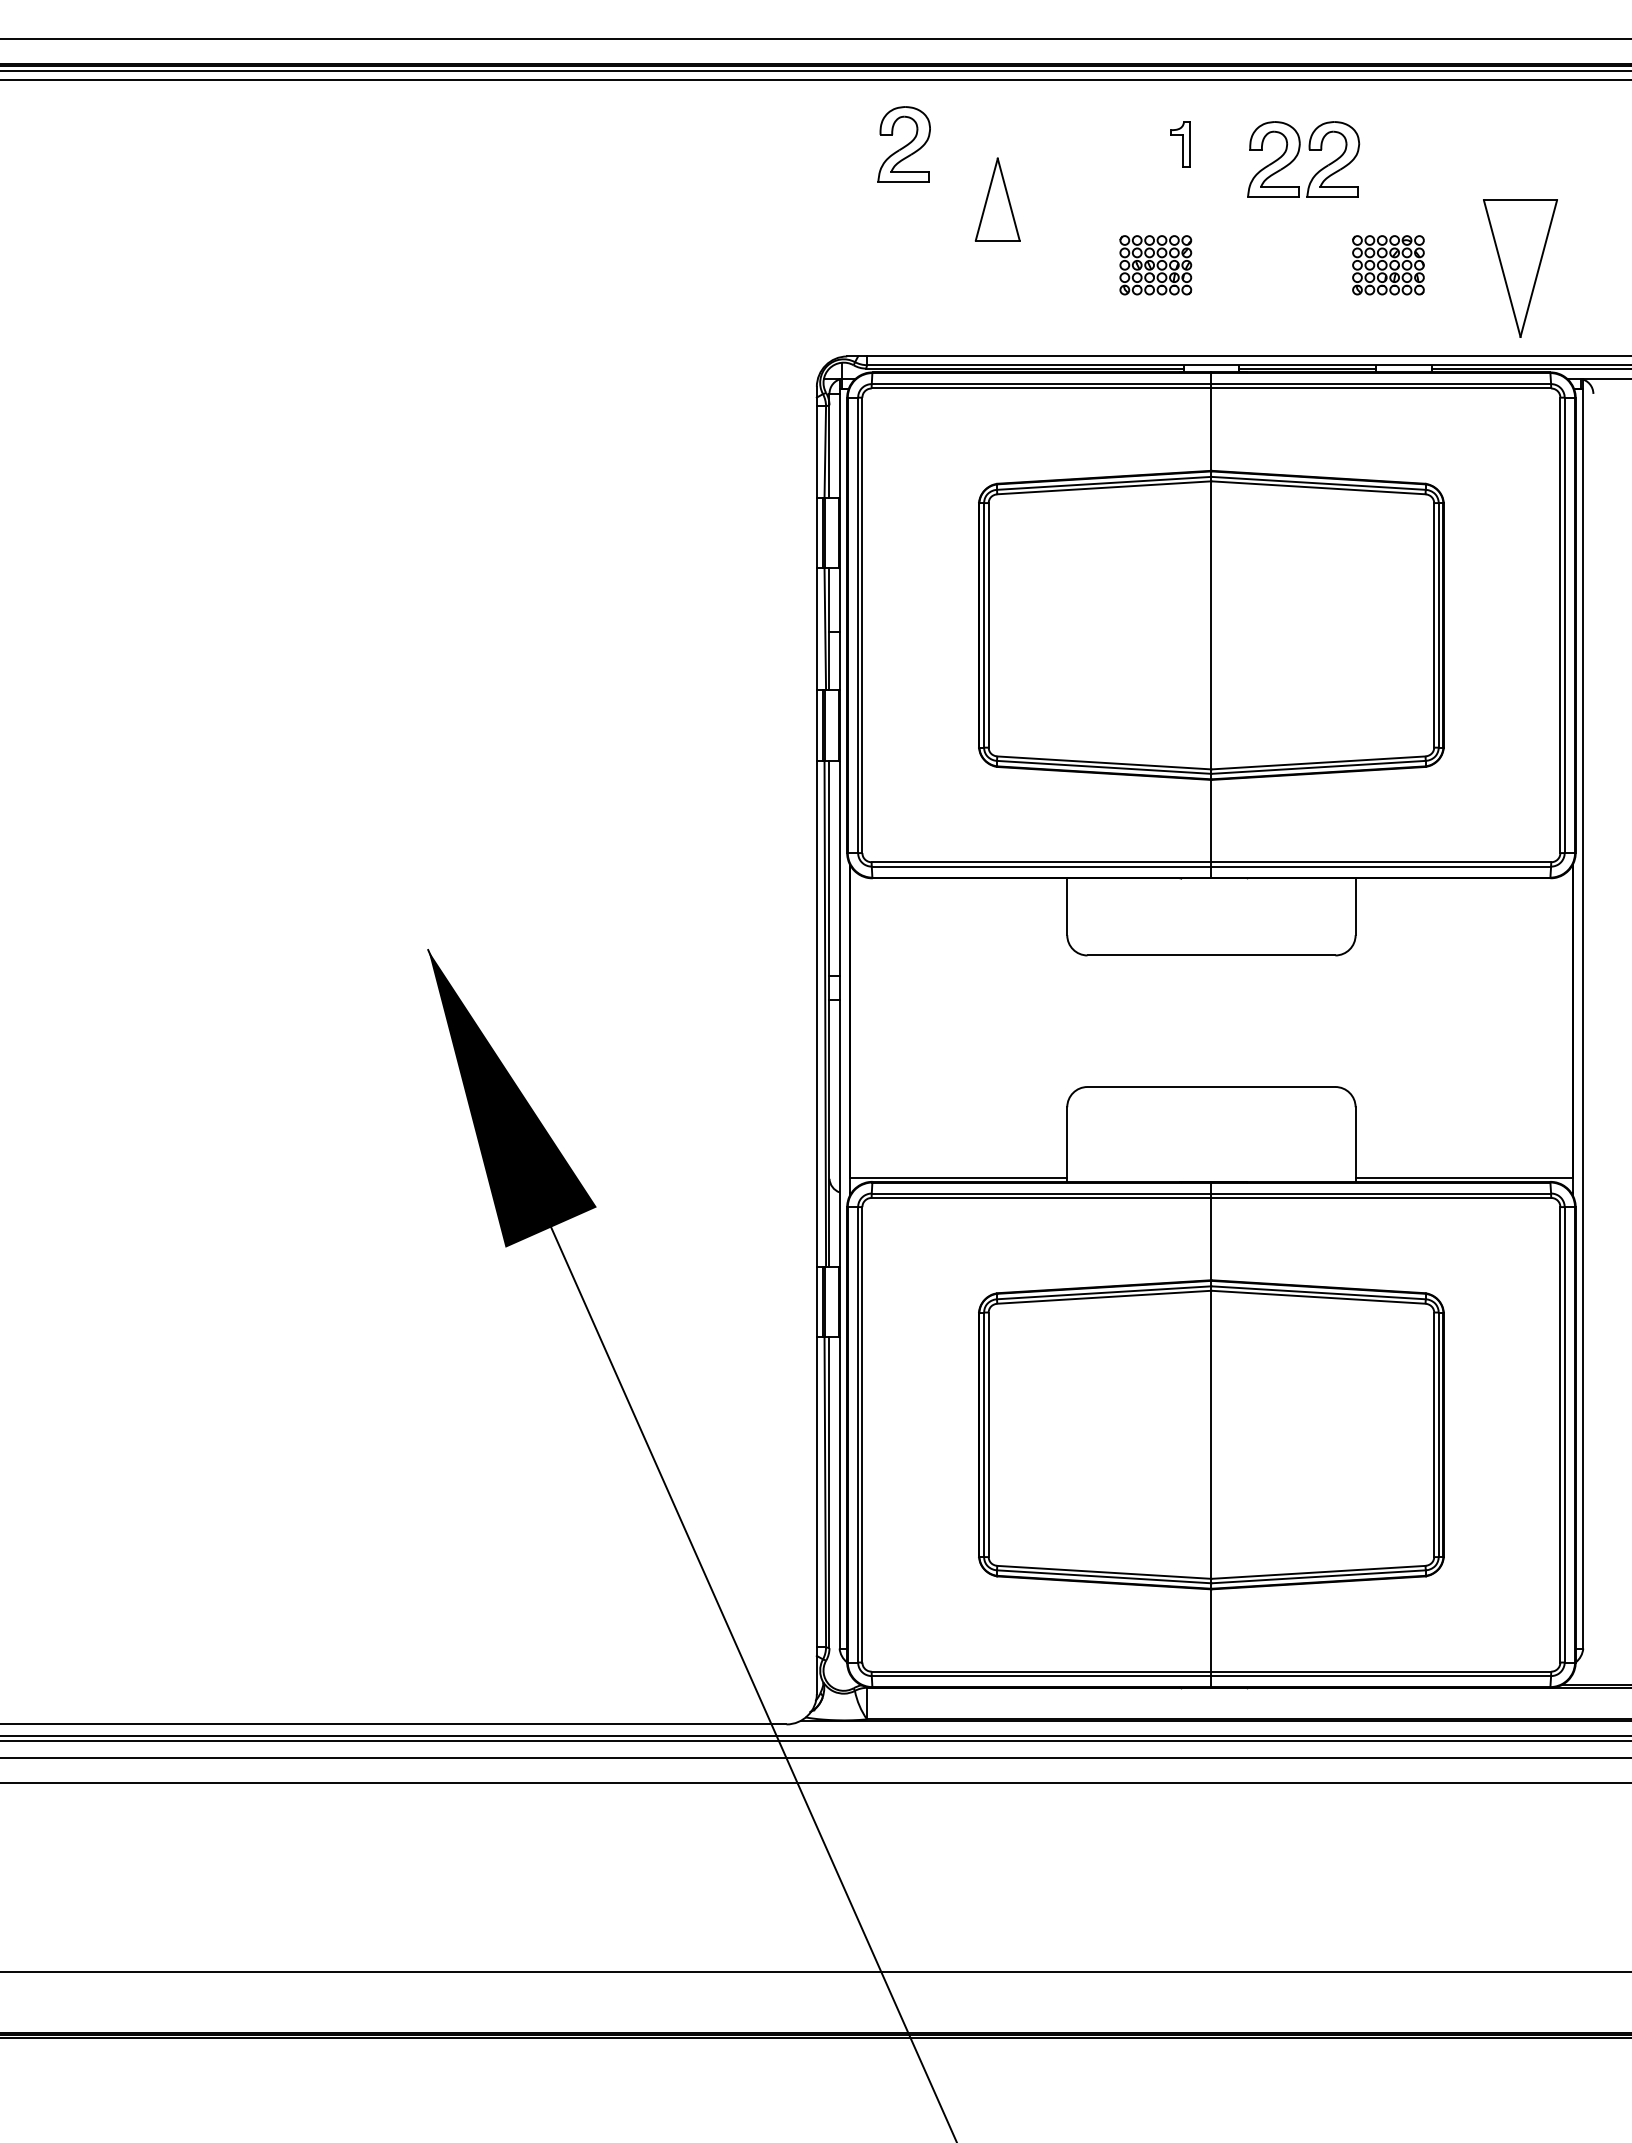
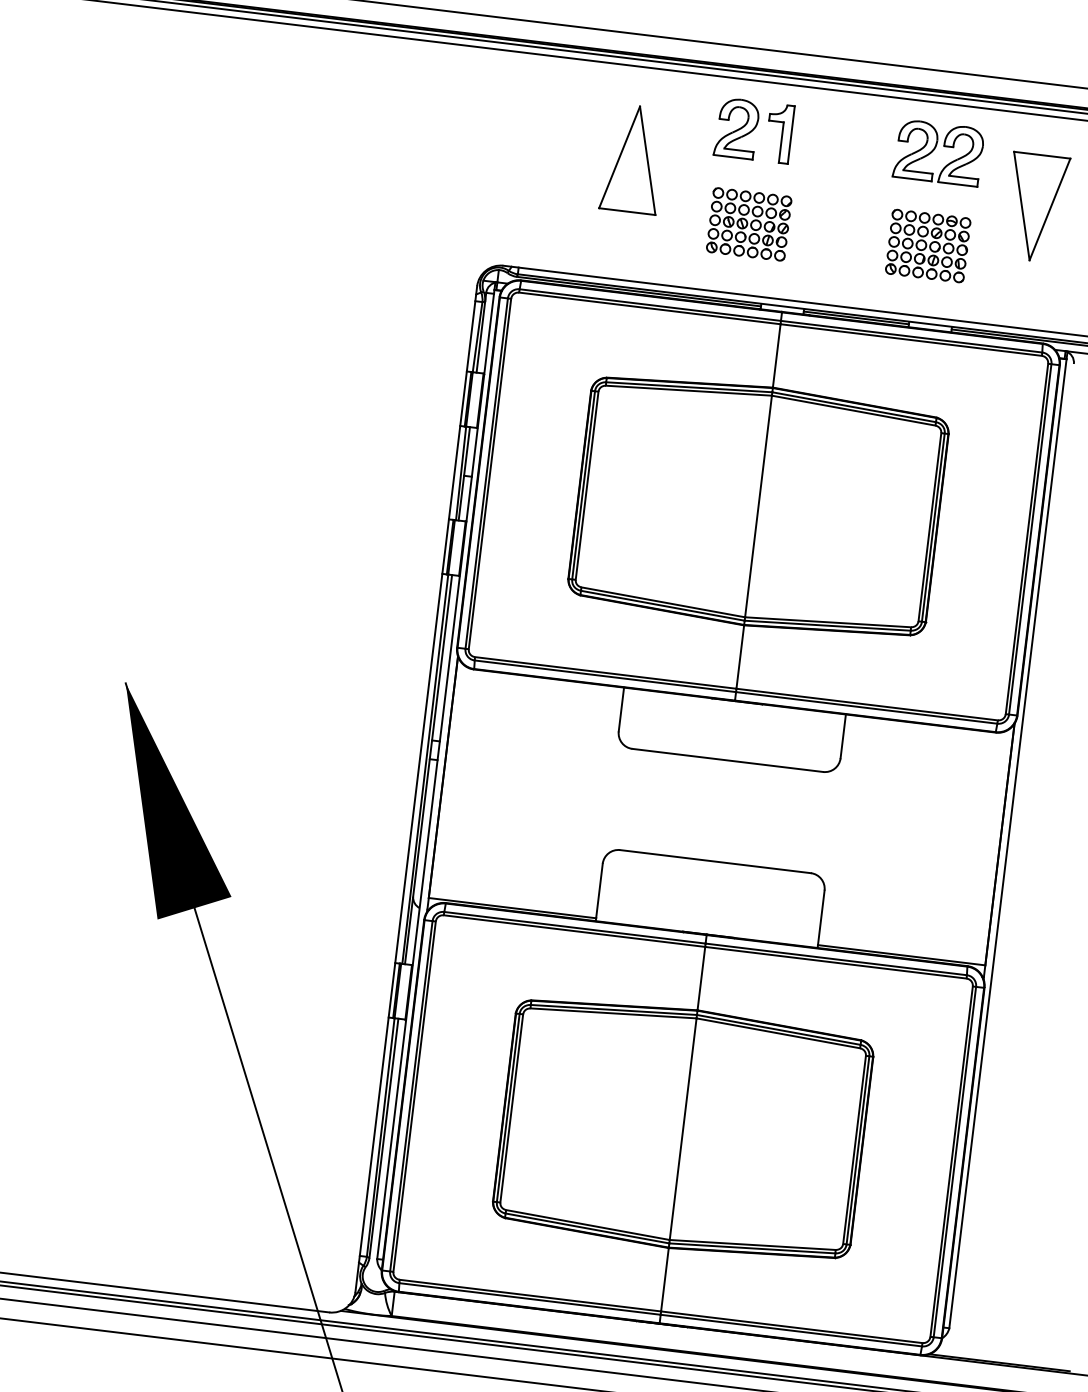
part: (903, 144) -> (736, 128), moved
part: (1180, 144) -> (779, 133), size x1.67
part: (1297, 156) -> (934, 150), moved
part: (997, 199) -> (633, 158), size x1.67
part: (1155, 264) -> (749, 223), size x1.43
part: (1388, 264) -> (928, 245), size x1.43
part: (1520, 268) -> (1035, 207), moved

